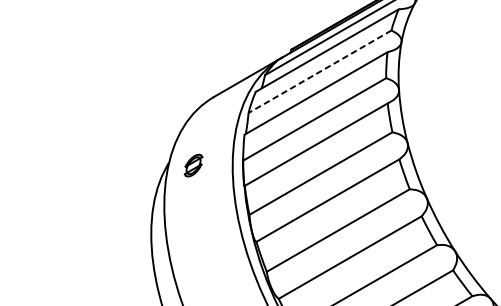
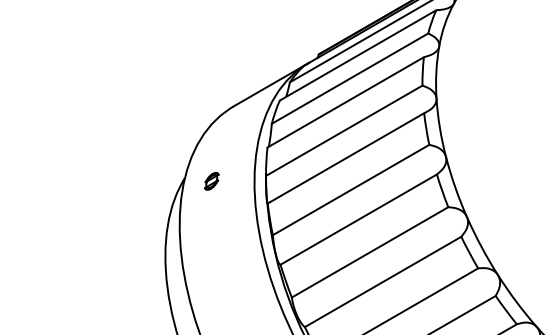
line: (319, 71) -> (349, 78), dashed -> solid
part: (193, 165) -> (211, 181), size x0.71

